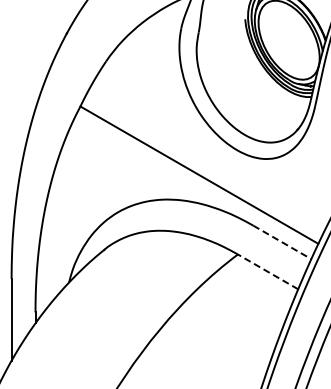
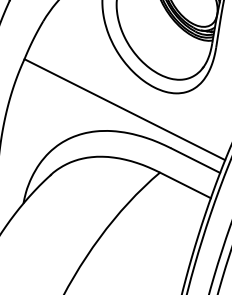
line: (282, 242) -> (195, 160), dashed -> solid
line: (268, 271) -> (185, 185), dashed -> solid

